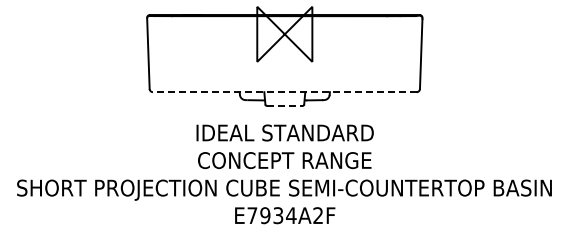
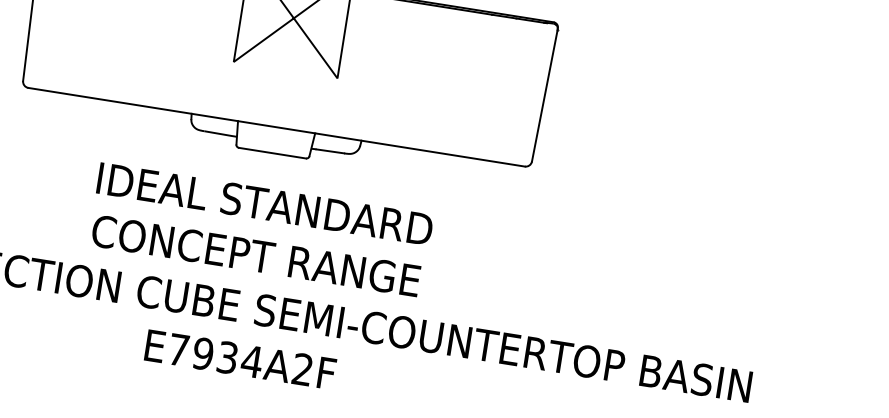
line: (284, 92) -> (275, 127), dashed -> solid
line: (284, 105) -> (272, 152), dashed -> solid

